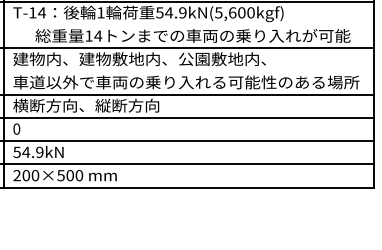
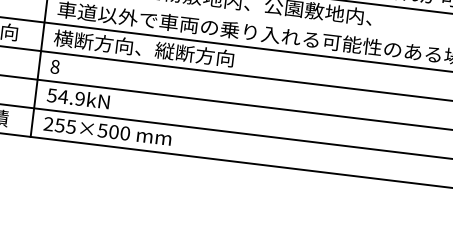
text: (16, 129) -> (54, 67), 0 -> 8
text: (30, 175) -> (65, 126), 200×500 -> 255×500

